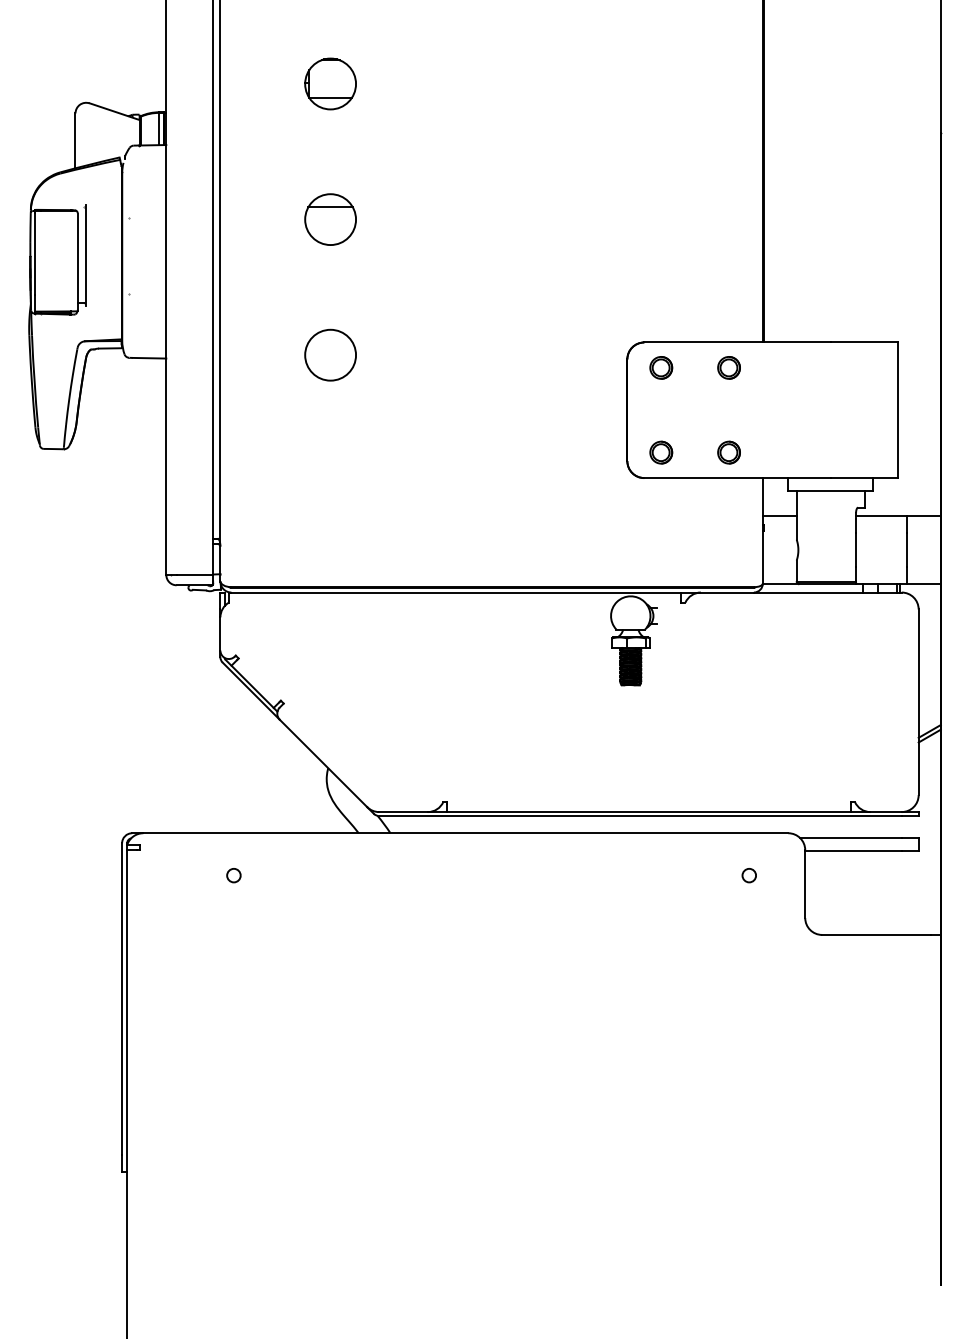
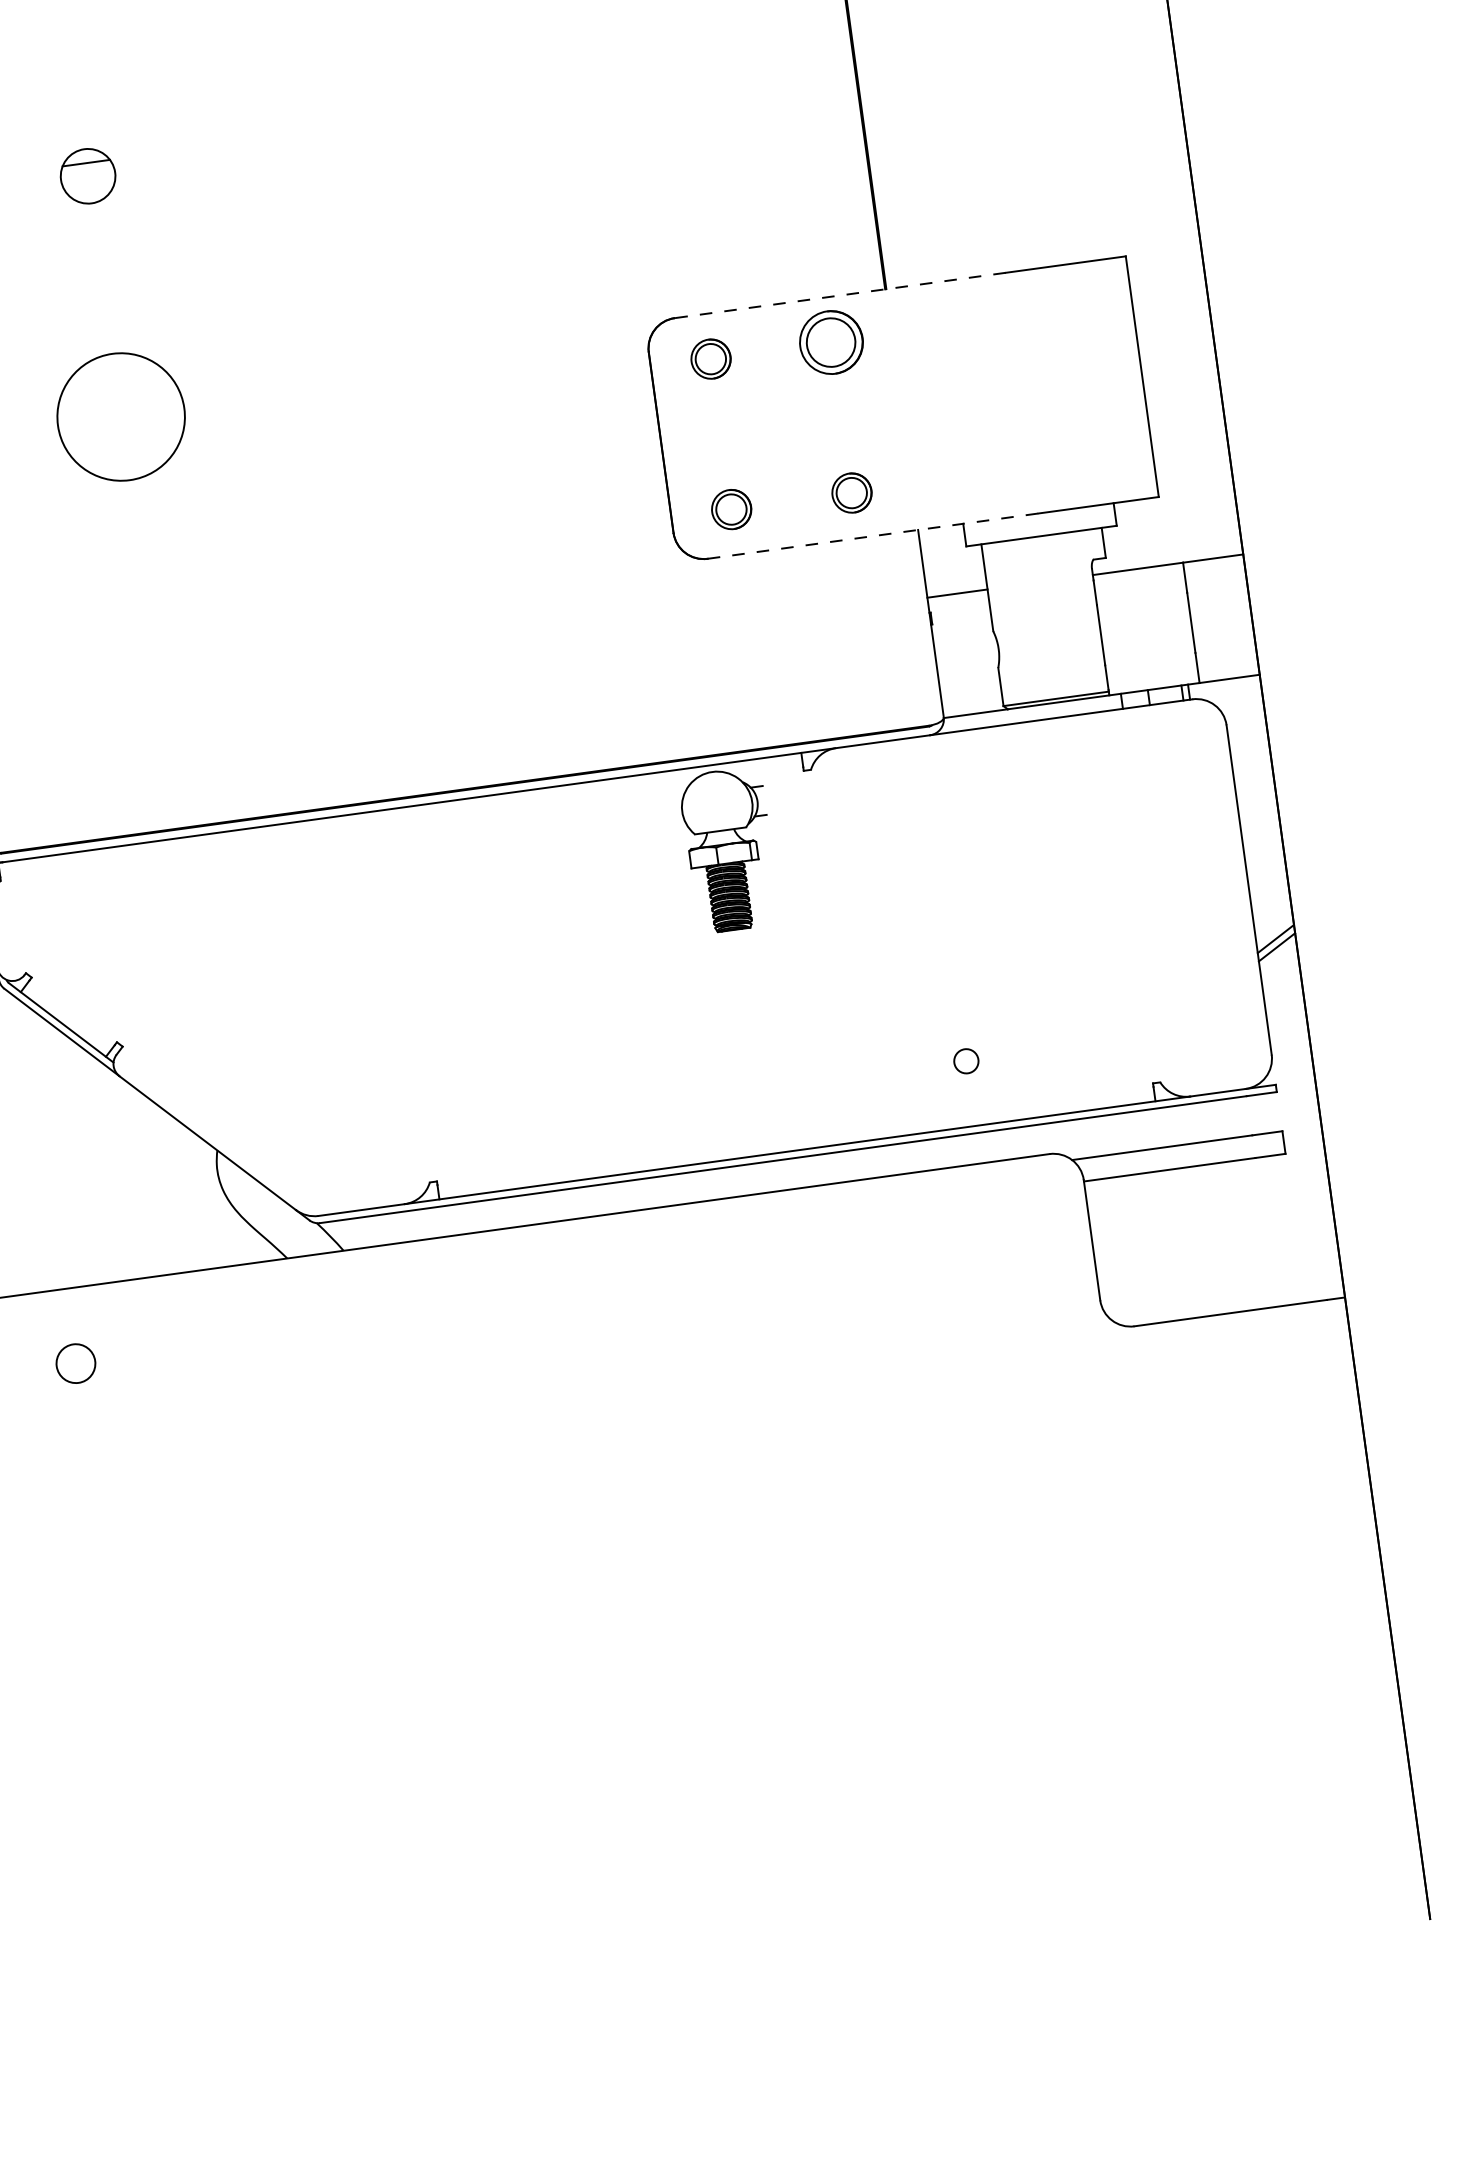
part: (330, 219) -> (87, 176), size x0.6
line: (737, 342) -> (840, 295), solid -> dashed
circle: (330, 354) -> (120, 415), size x1.4
part: (728, 367) -> (830, 342), size x1.6
line: (738, 478) -> (875, 536), solid -> dashed
circle: (233, 875) -> (75, 1363), size x1.6
circle: (748, 875) -> (964, 1061), moved

